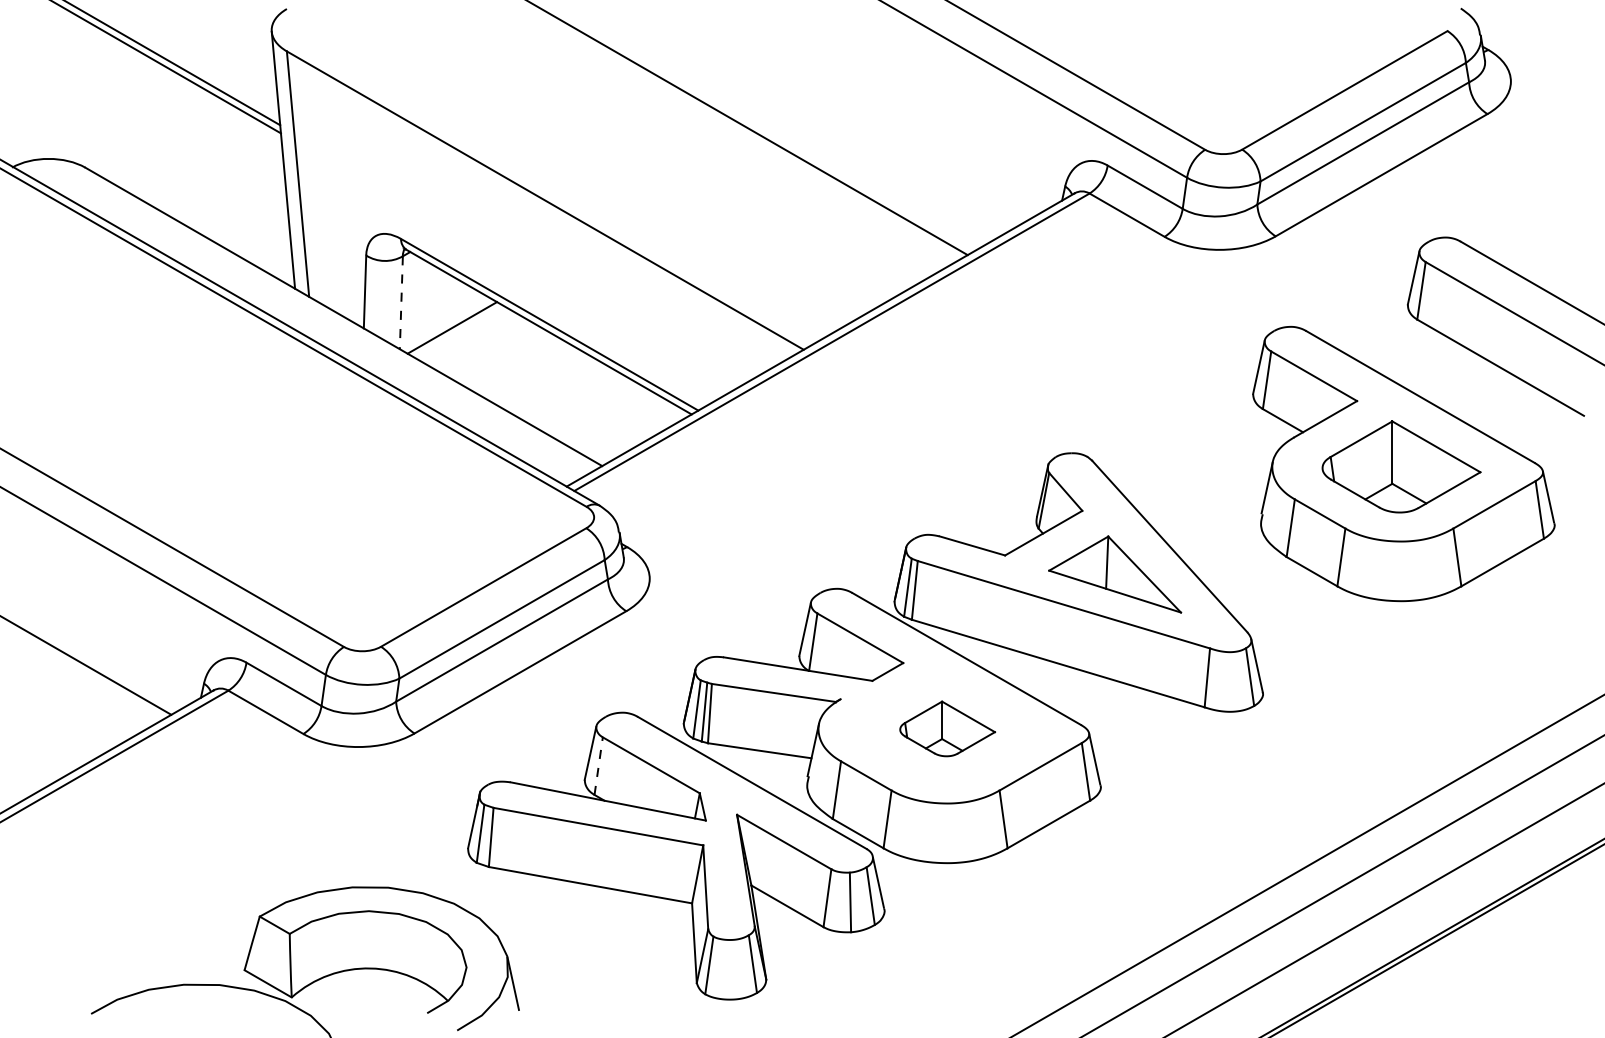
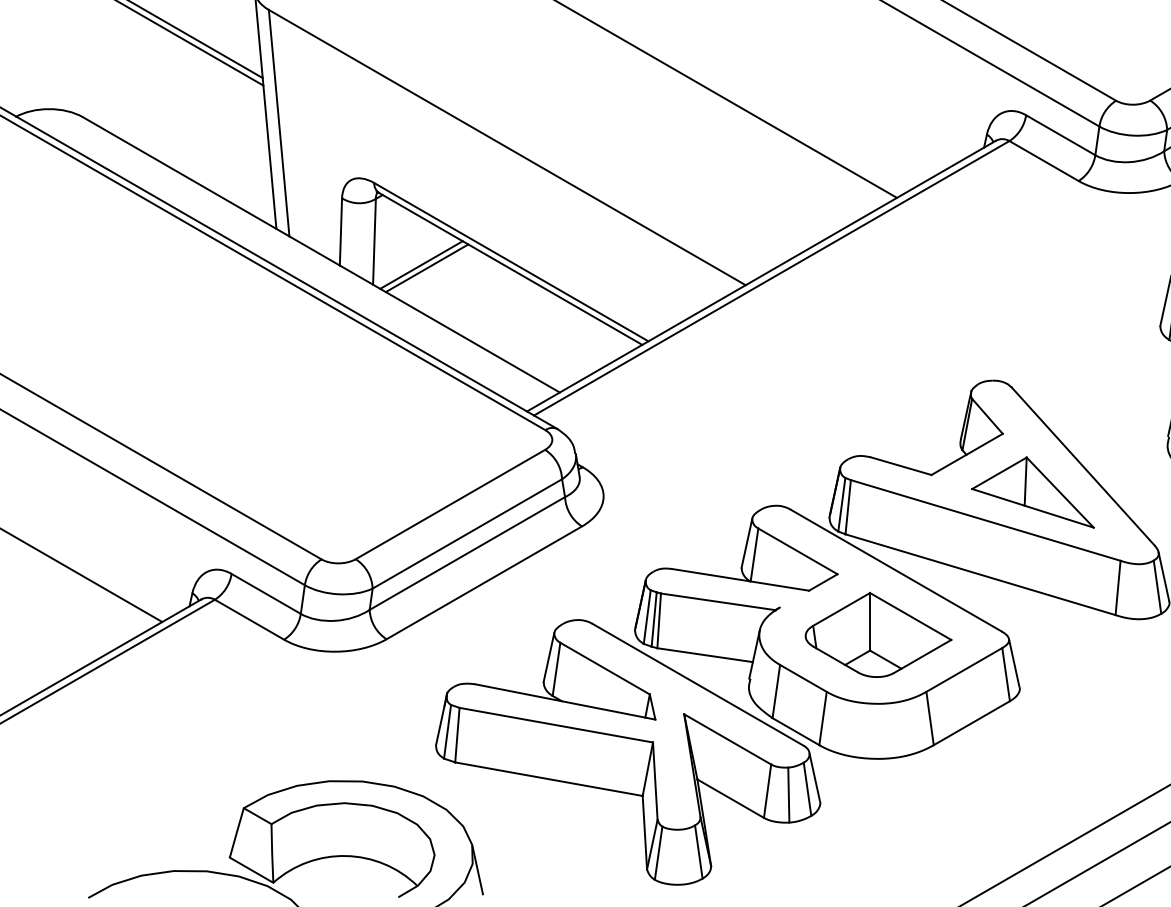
line: (401, 303) -> (374, 242), dashed -> solid
line: (458, 331) -> (427, 268), added
part: (947, 728) -> (878, 634), size x1.67
line: (598, 765) -> (556, 668), dashed -> solid

